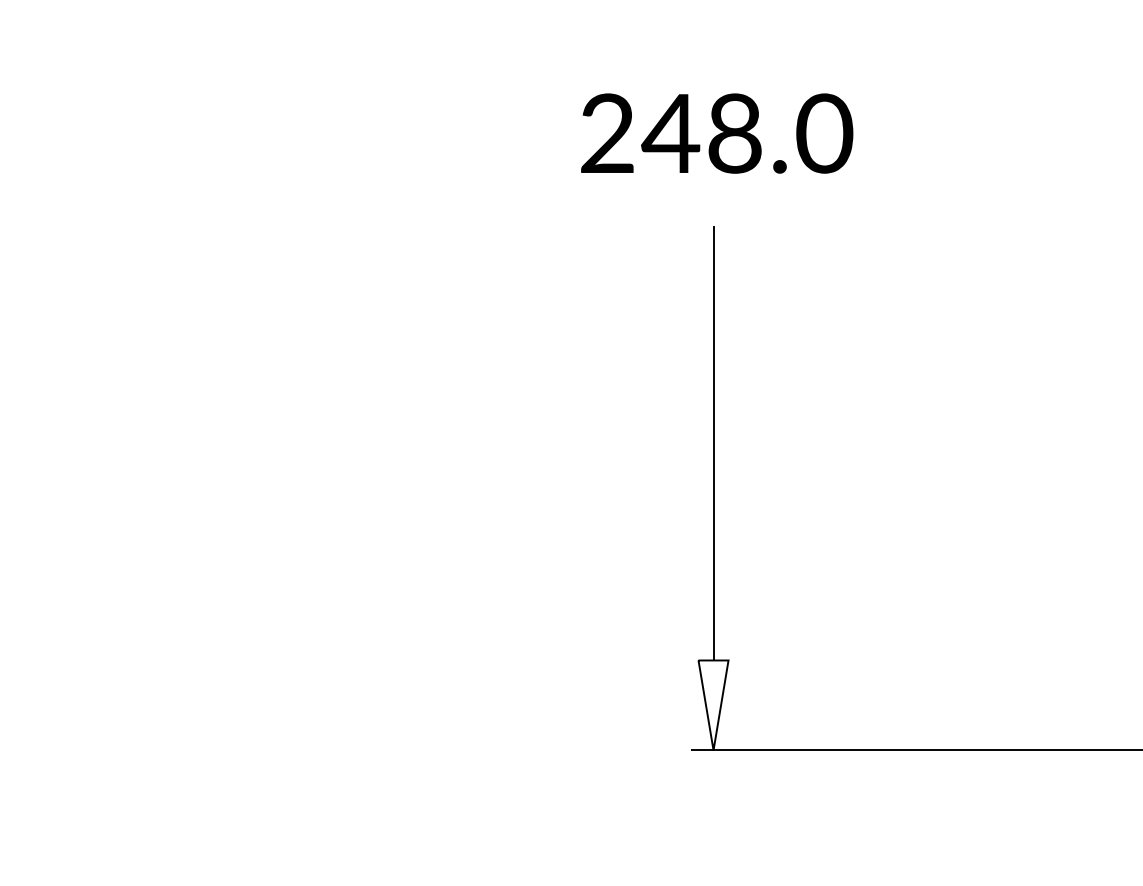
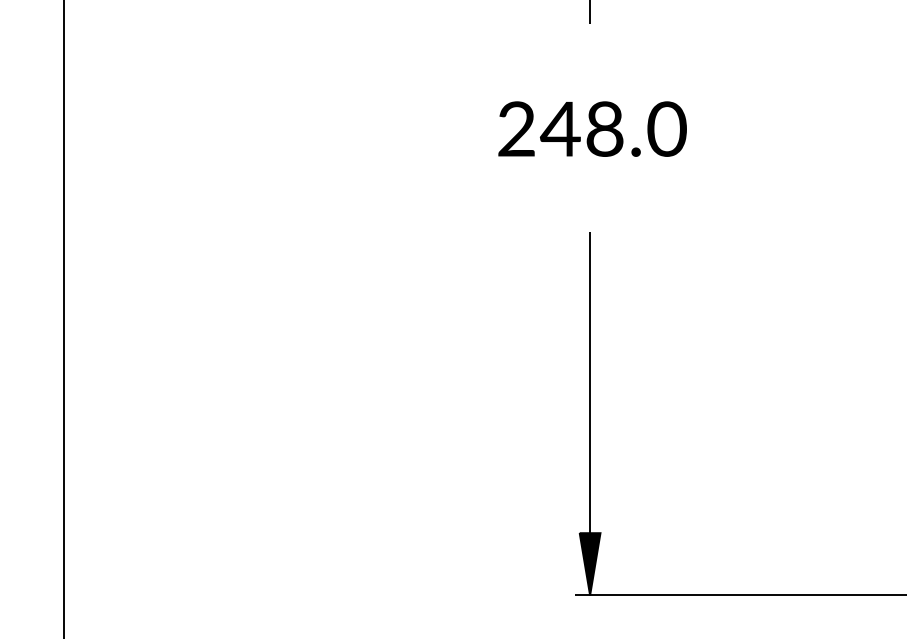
text: (716, 132) -> (592, 128), moved
fill: (712, 705) -> (589, 564), added

